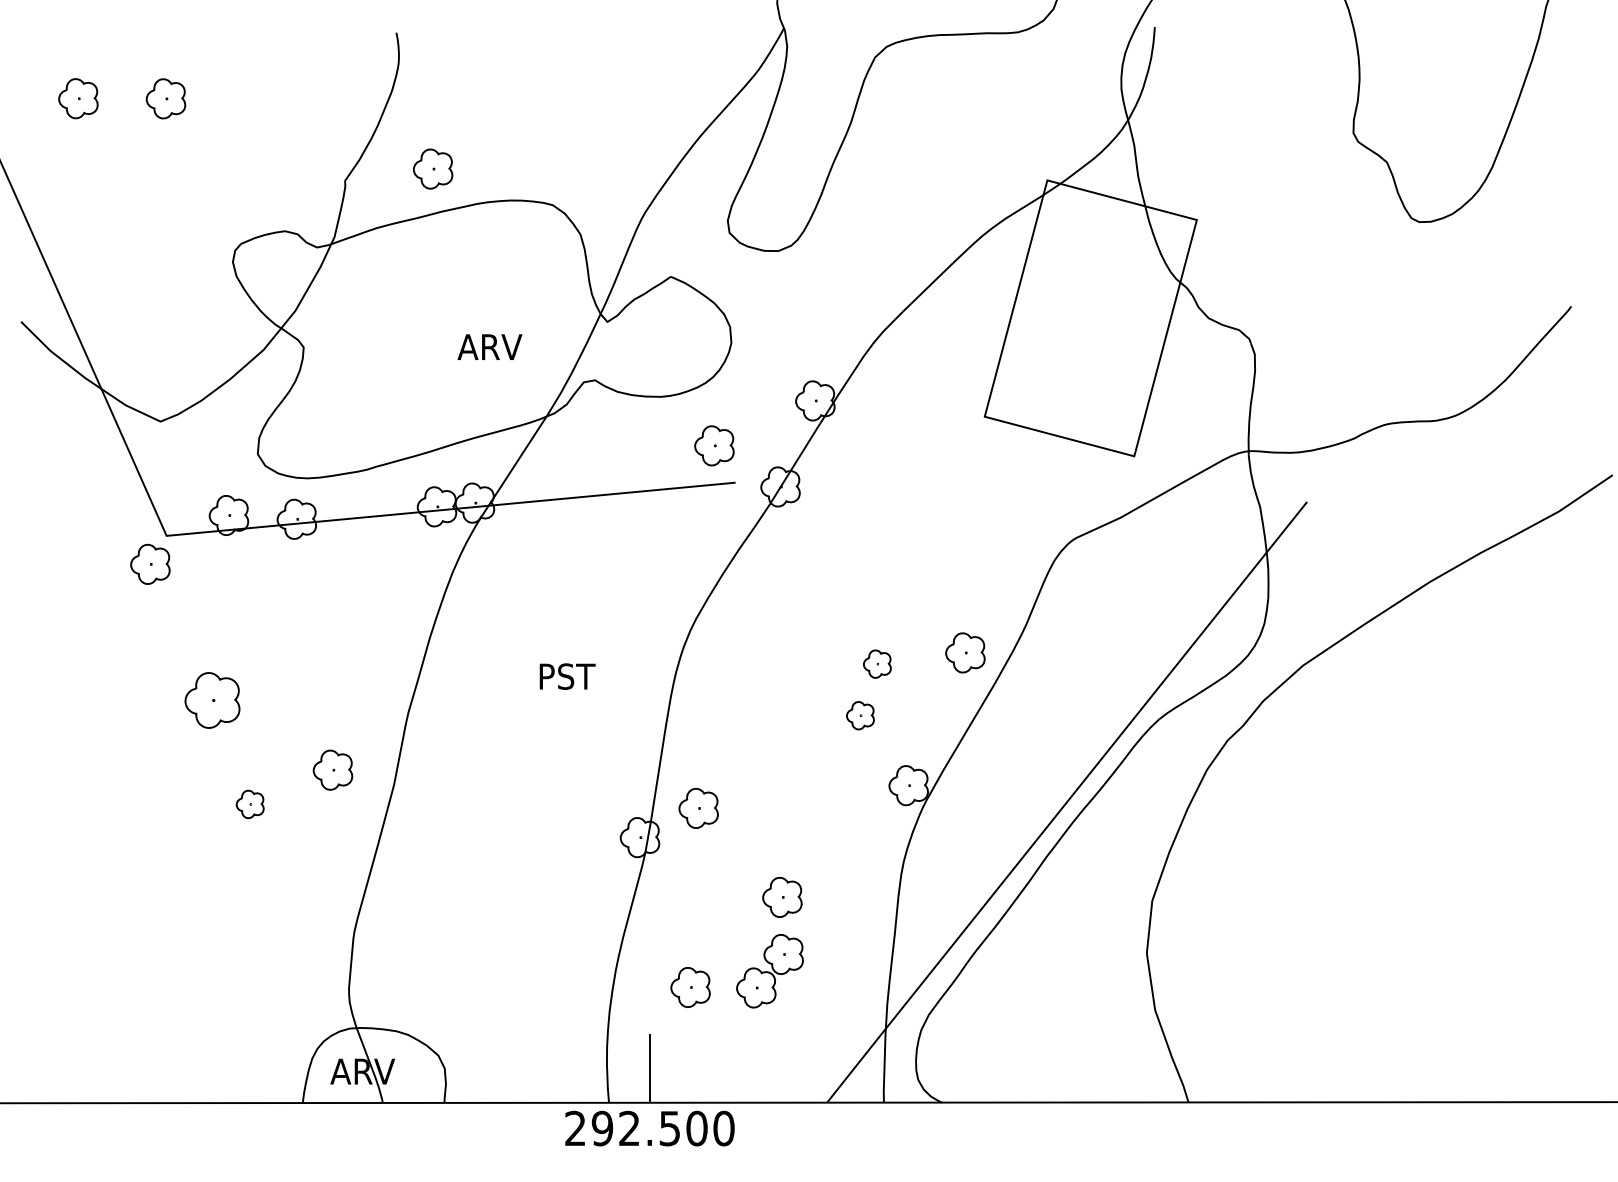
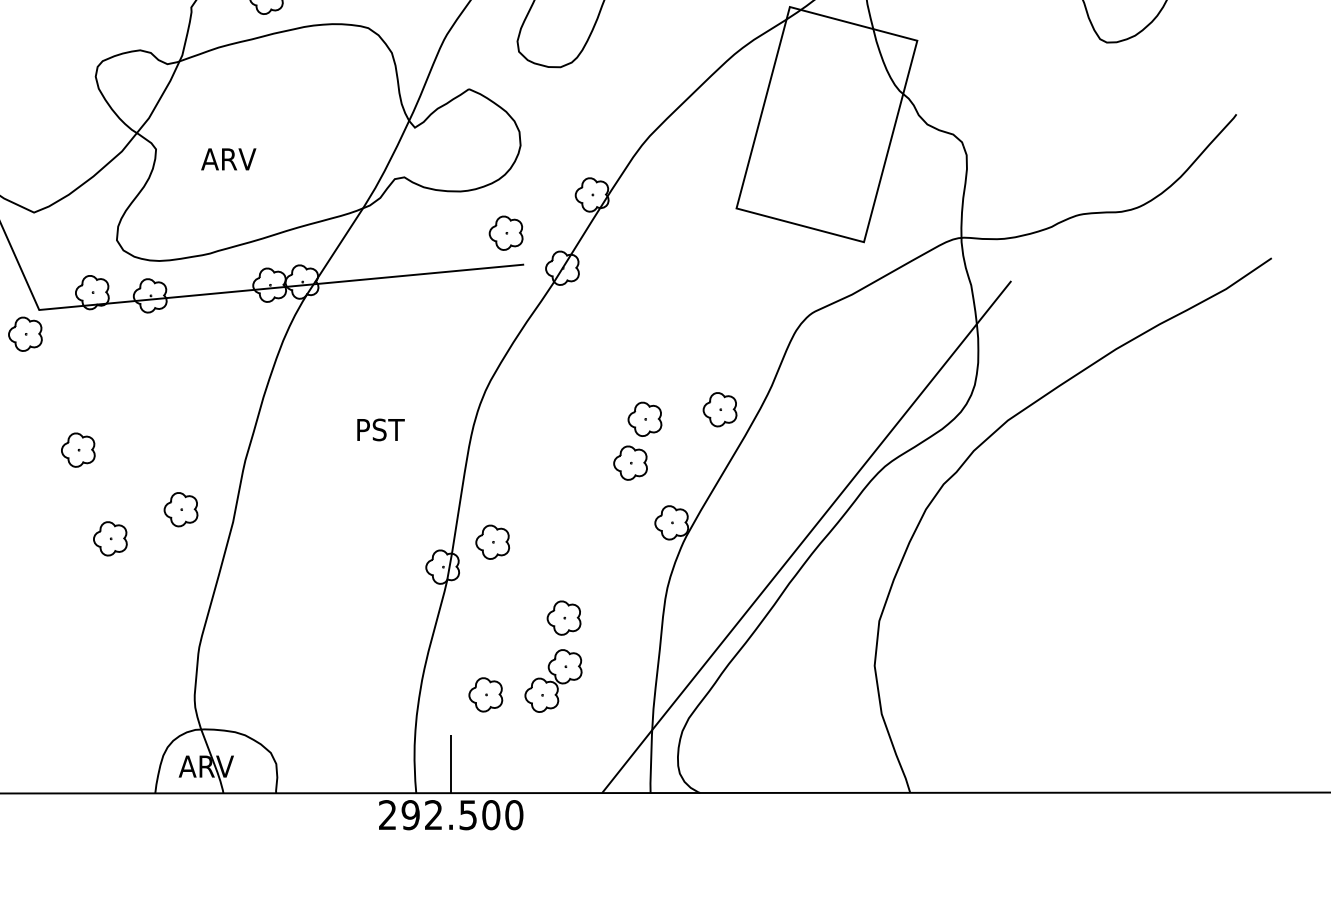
text: (489, 346) -> (228, 158), moved
part: (877, 663) -> (645, 418), size x1.43
part: (212, 699) -> (78, 449), size x0.71
part: (860, 715) -> (630, 463), size x1.43
part: (250, 804) -> (110, 538), size x1.43

